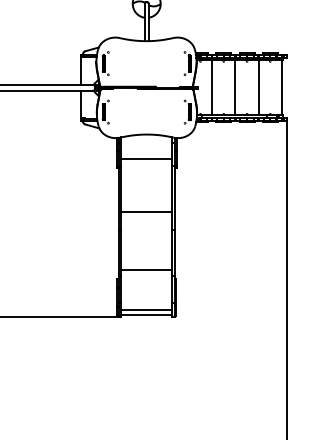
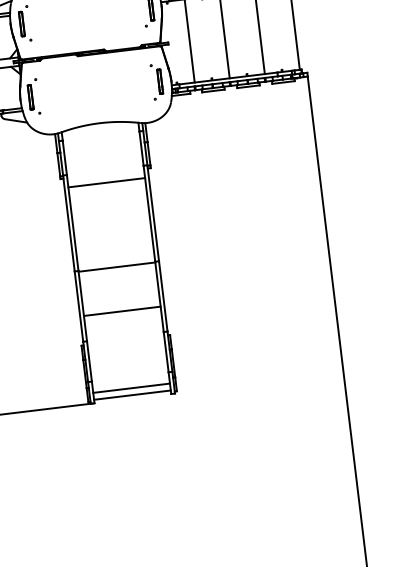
line: (146, 159) -> (106, 183), moved
line: (146, 212) -> (116, 267), moved
line: (146, 270) -> (121, 311), moved

